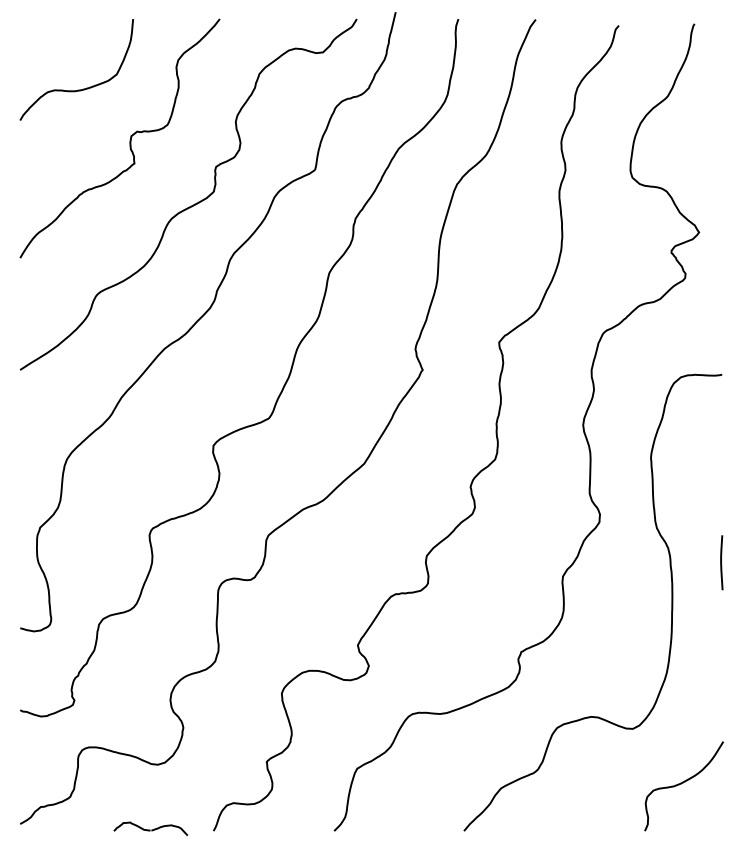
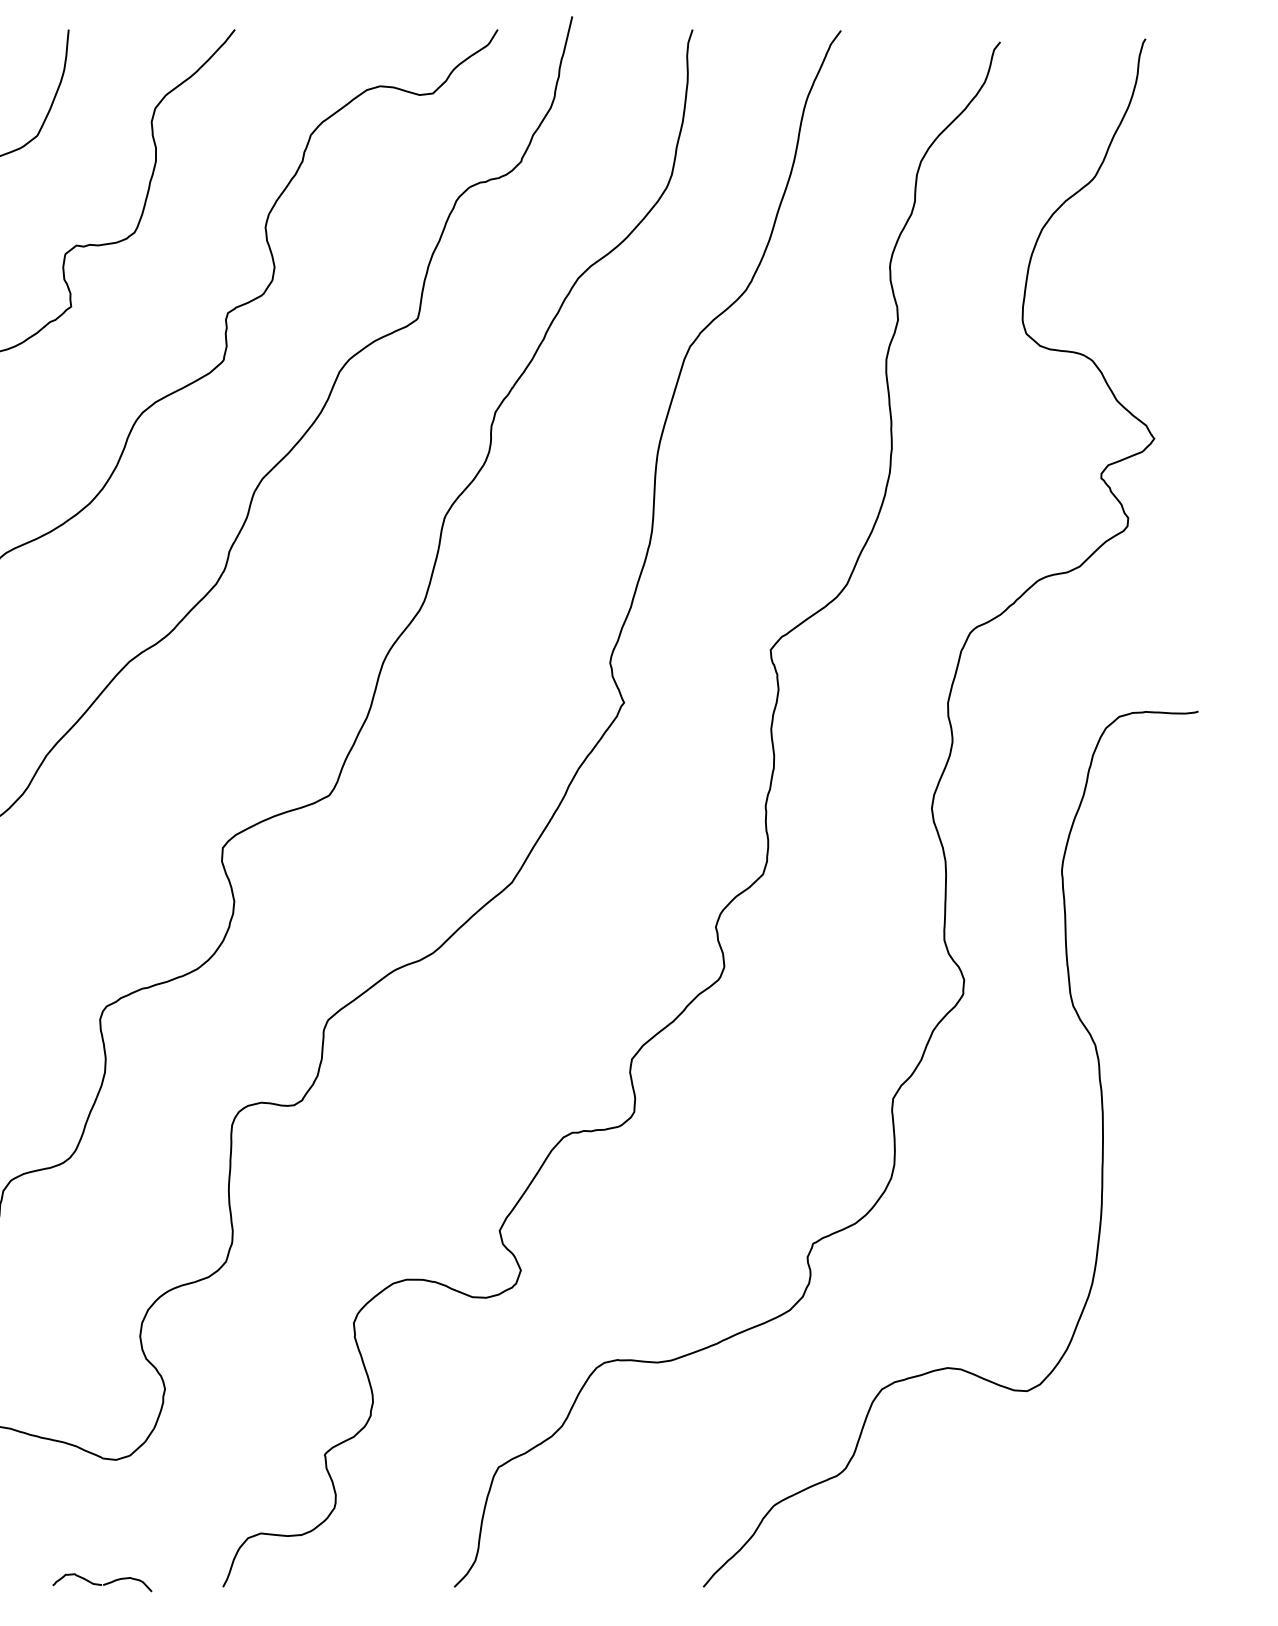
line: (721, 562) -> (1197, 1071), removed
curve: (681, 784) -> (1120, 1497), removed
part: (150, 828) -> (101, 1582), size x0.7

